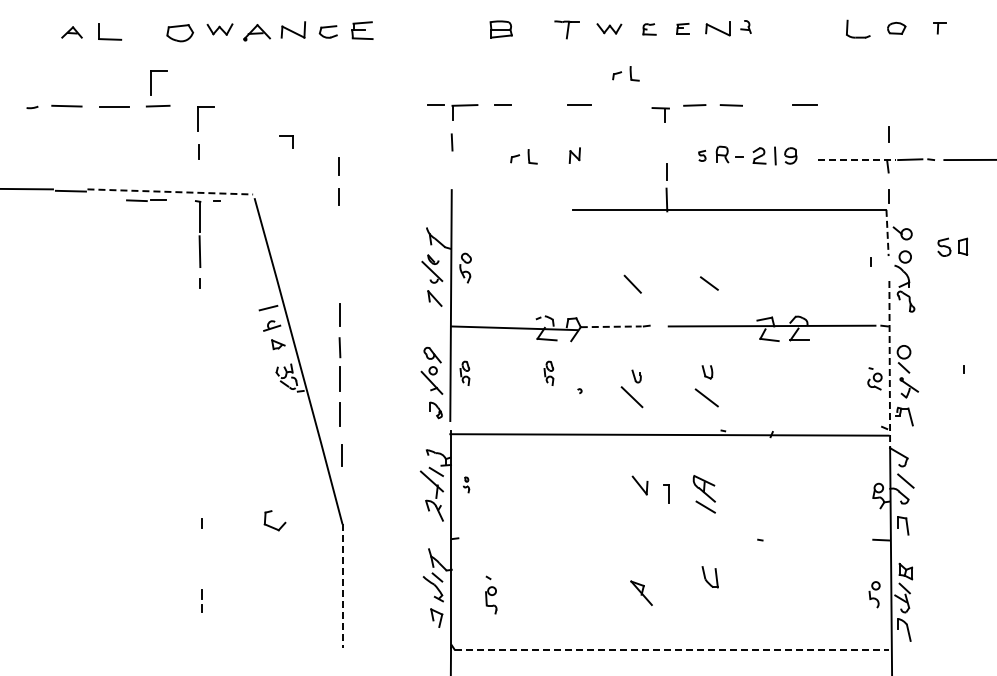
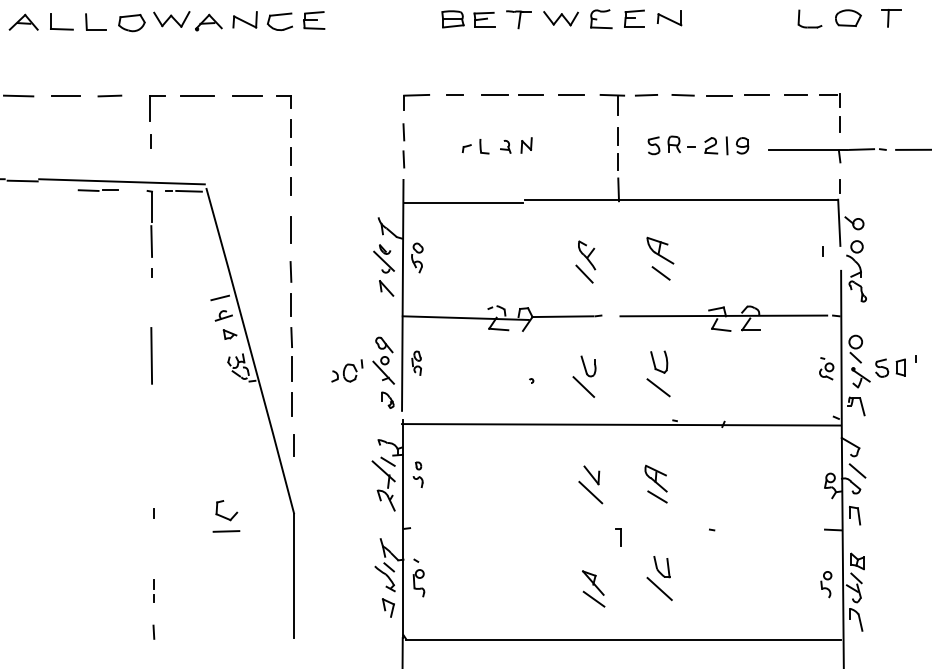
part: (745, 26) -> (505, 146), moved
part: (609, 28) -> (561, 18), size x1.43
part: (682, 28) -> (634, 18), size x1.67
part: (896, 28) -> (848, 18), size x1.43
part: (939, 28) -> (891, 18), size x1.67
part: (219, 29) -> (171, 19), size x1.43
part: (649, 29) -> (601, 19), size x1.67
part: (532, 30) -> (484, 20), added
part: (135, 31) -> (87, 21), added
part: (328, 31) -> (280, 21), size x1.43
part: (71, 32) -> (23, 22), size x1.43
part: (625, 73) -> (577, 63), removed
part: (151, 82) -> (103, 72), removed
line: (435, 104) -> (387, 94), removed
line: (844, 104) -> (796, 94), added
line: (245, 105) -> (197, 95), added
line: (295, 105) -> (247, 95), added
line: (543, 105) -> (495, 95), added
line: (619, 105) -> (571, 95), added
line: (767, 105) -> (719, 95), added
part: (878, 110) -> (830, 100), added
part: (660, 114) -> (612, 104), size x1.43
line: (338, 138) -> (290, 128), added
part: (286, 141) -> (284, 101), moved
line: (666, 146) -> (618, 136), added
part: (702, 155) -> (654, 145), size x1.67
line: (857, 160) -> (809, 150), dashed -> solid
line: (451, 169) -> (403, 159), added
line: (170, 191) -> (122, 181), dashed -> solid
line: (237, 201) -> (189, 191), added
line: (511, 213) -> (463, 203), added
line: (887, 233) -> (839, 223), dashed -> solid
line: (339, 240) -> (291, 230), added
part: (952, 246) -> (890, 367), moved
part: (708, 260) -> (660, 250), added
part: (635, 265) -> (587, 255), added
line: (339, 281) -> (291, 271), added
line: (611, 326) -> (563, 316), dashed -> solid
line: (889, 364) -> (841, 354), dashed -> solid
line: (199, 365) -> (151, 355), added
part: (707, 371) -> (659, 361), size x1.67
part: (548, 372) -> (500, 362), removed
part: (636, 376) -> (588, 366), size x1.67
part: (395, 380) -> (347, 370), added
part: (466, 484) -> (418, 474), size x1.67
part: (666, 493) -> (618, 537), moved
line: (638, 502) -> (590, 492), added
line: (274, 541) -> (226, 531), added
line: (342, 586) -> (294, 576), dashed -> solid
part: (491, 594) -> (419, 577), moved
line: (707, 599) -> (659, 589), added
line: (642, 609) -> (594, 599), added
line: (201, 641) -> (153, 631), added
line: (672, 649) -> (624, 639), dashed -> solid

